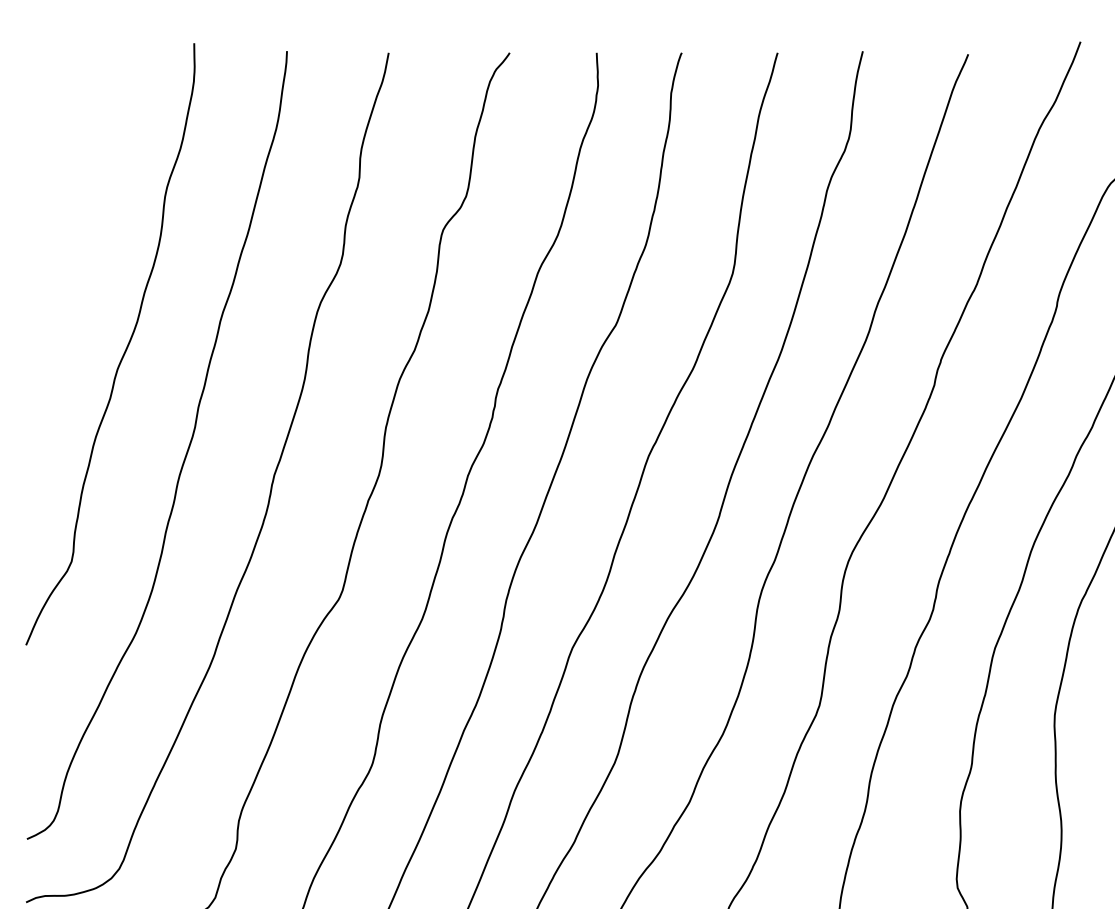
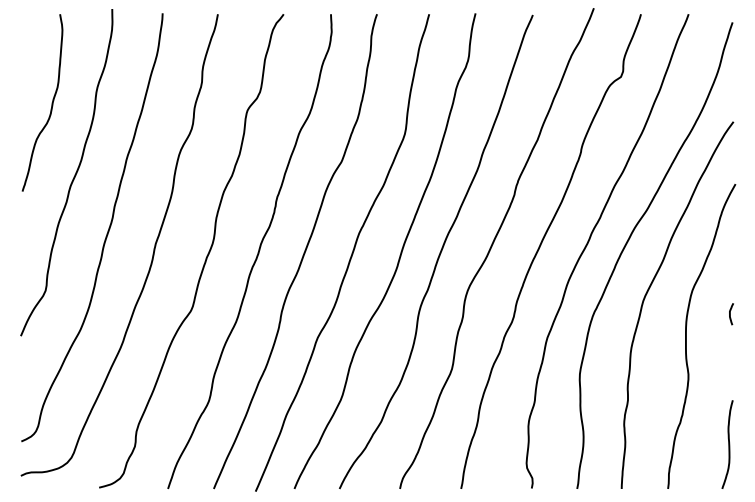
curve: (82, 215) -> (51, 102), added

